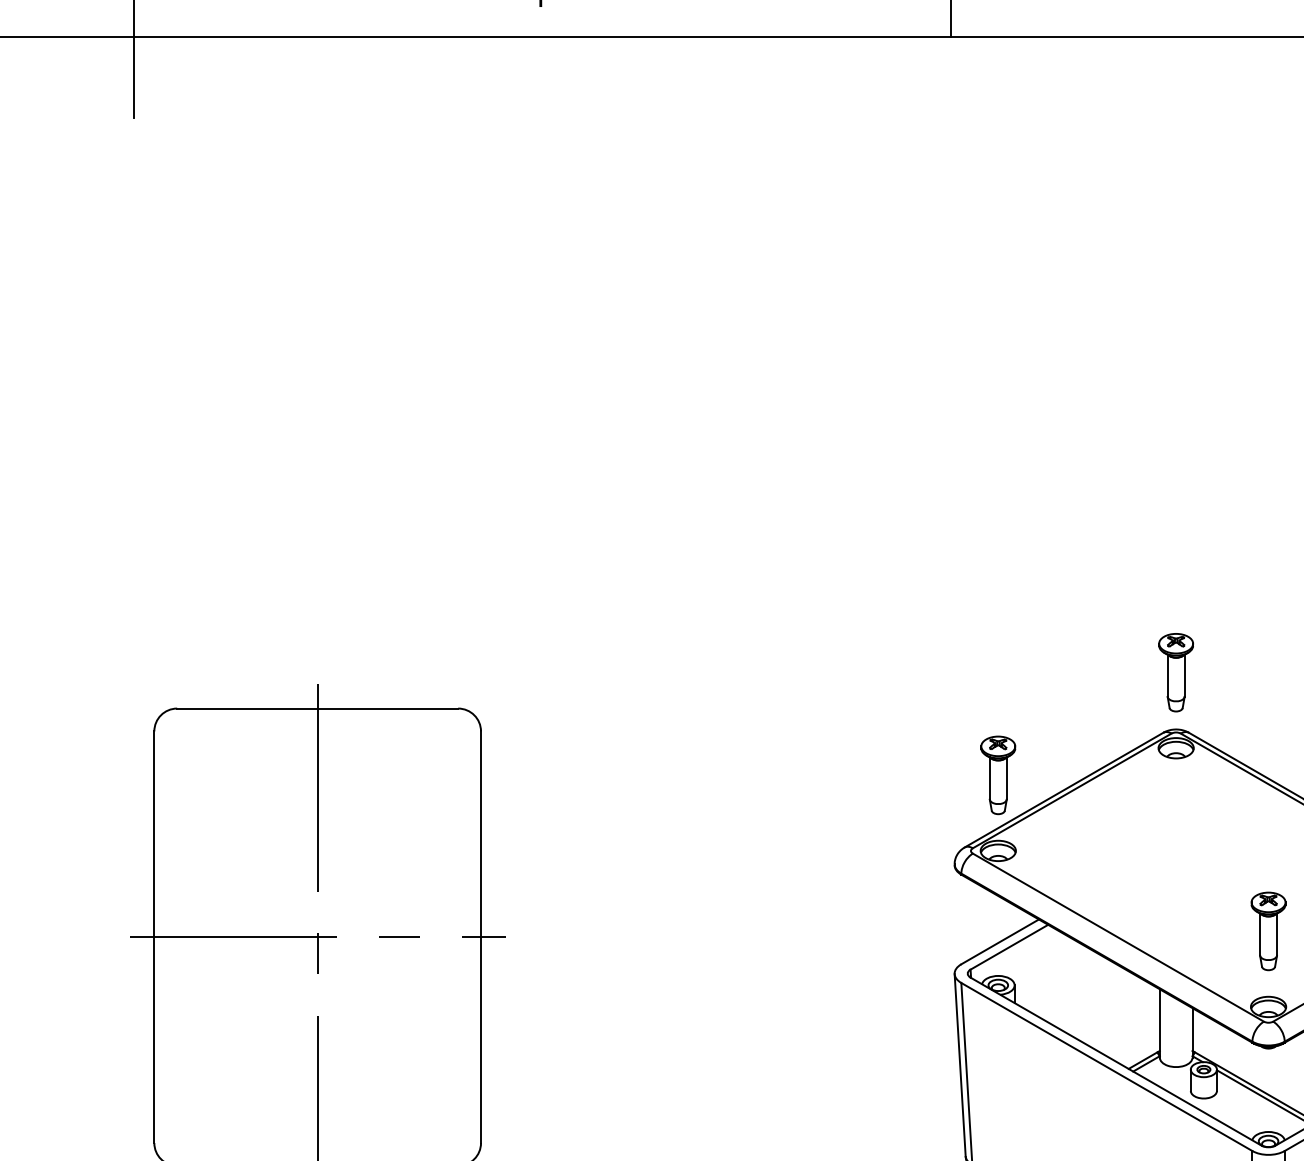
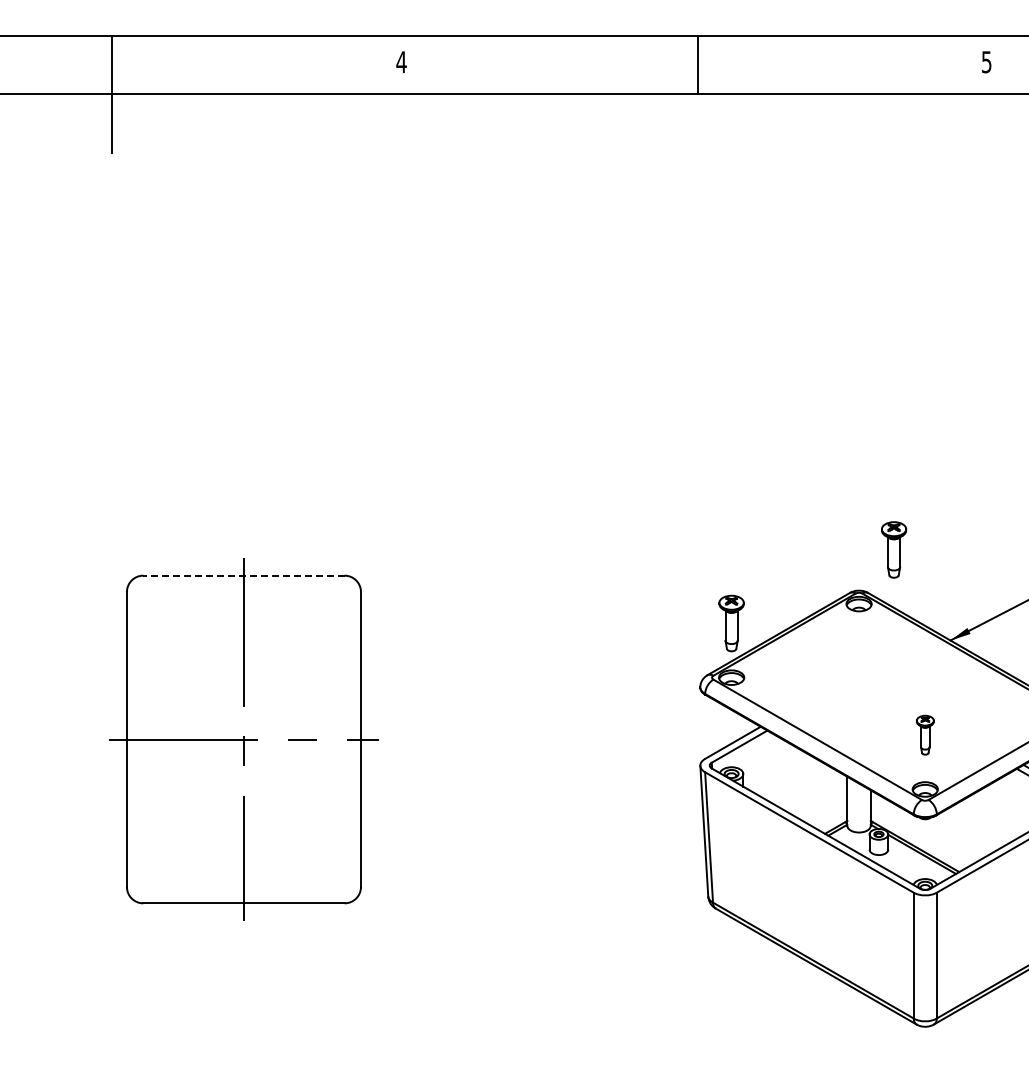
part: (1176, 672) -> (894, 549), moved
line: (317, 708) -> (243, 575), solid -> dashed
part: (1268, 930) -> (925, 734), size x0.7

